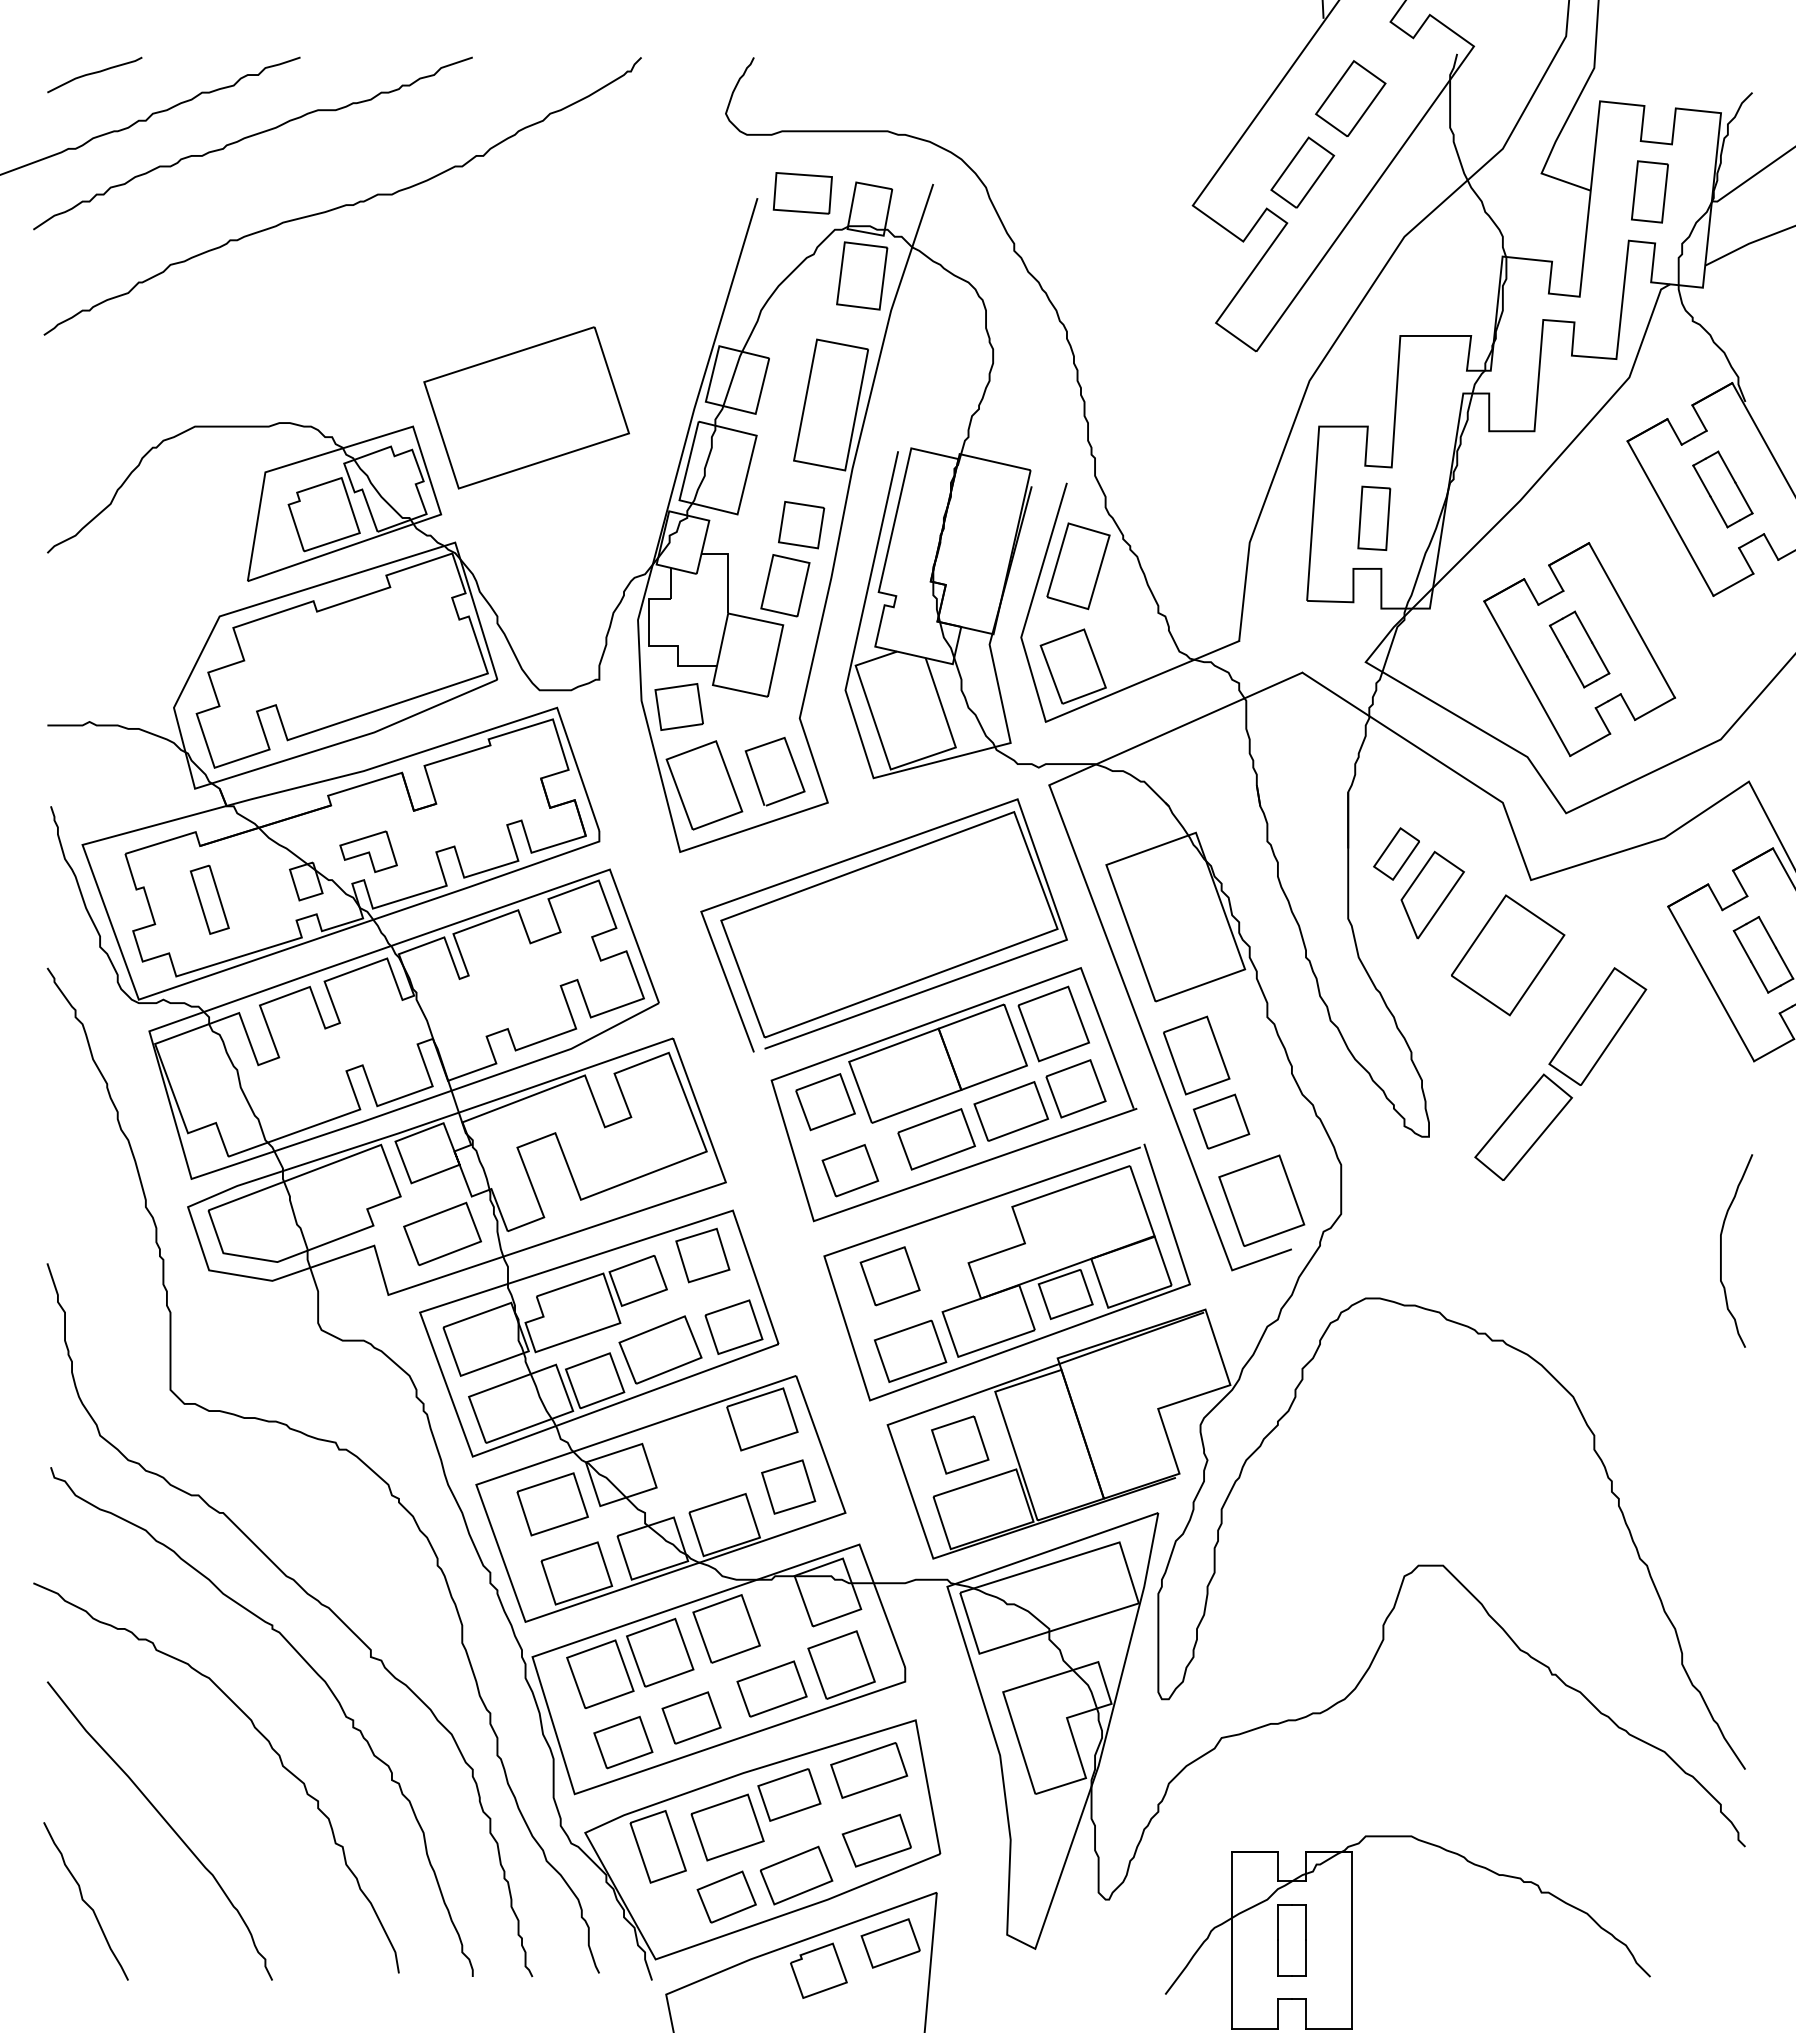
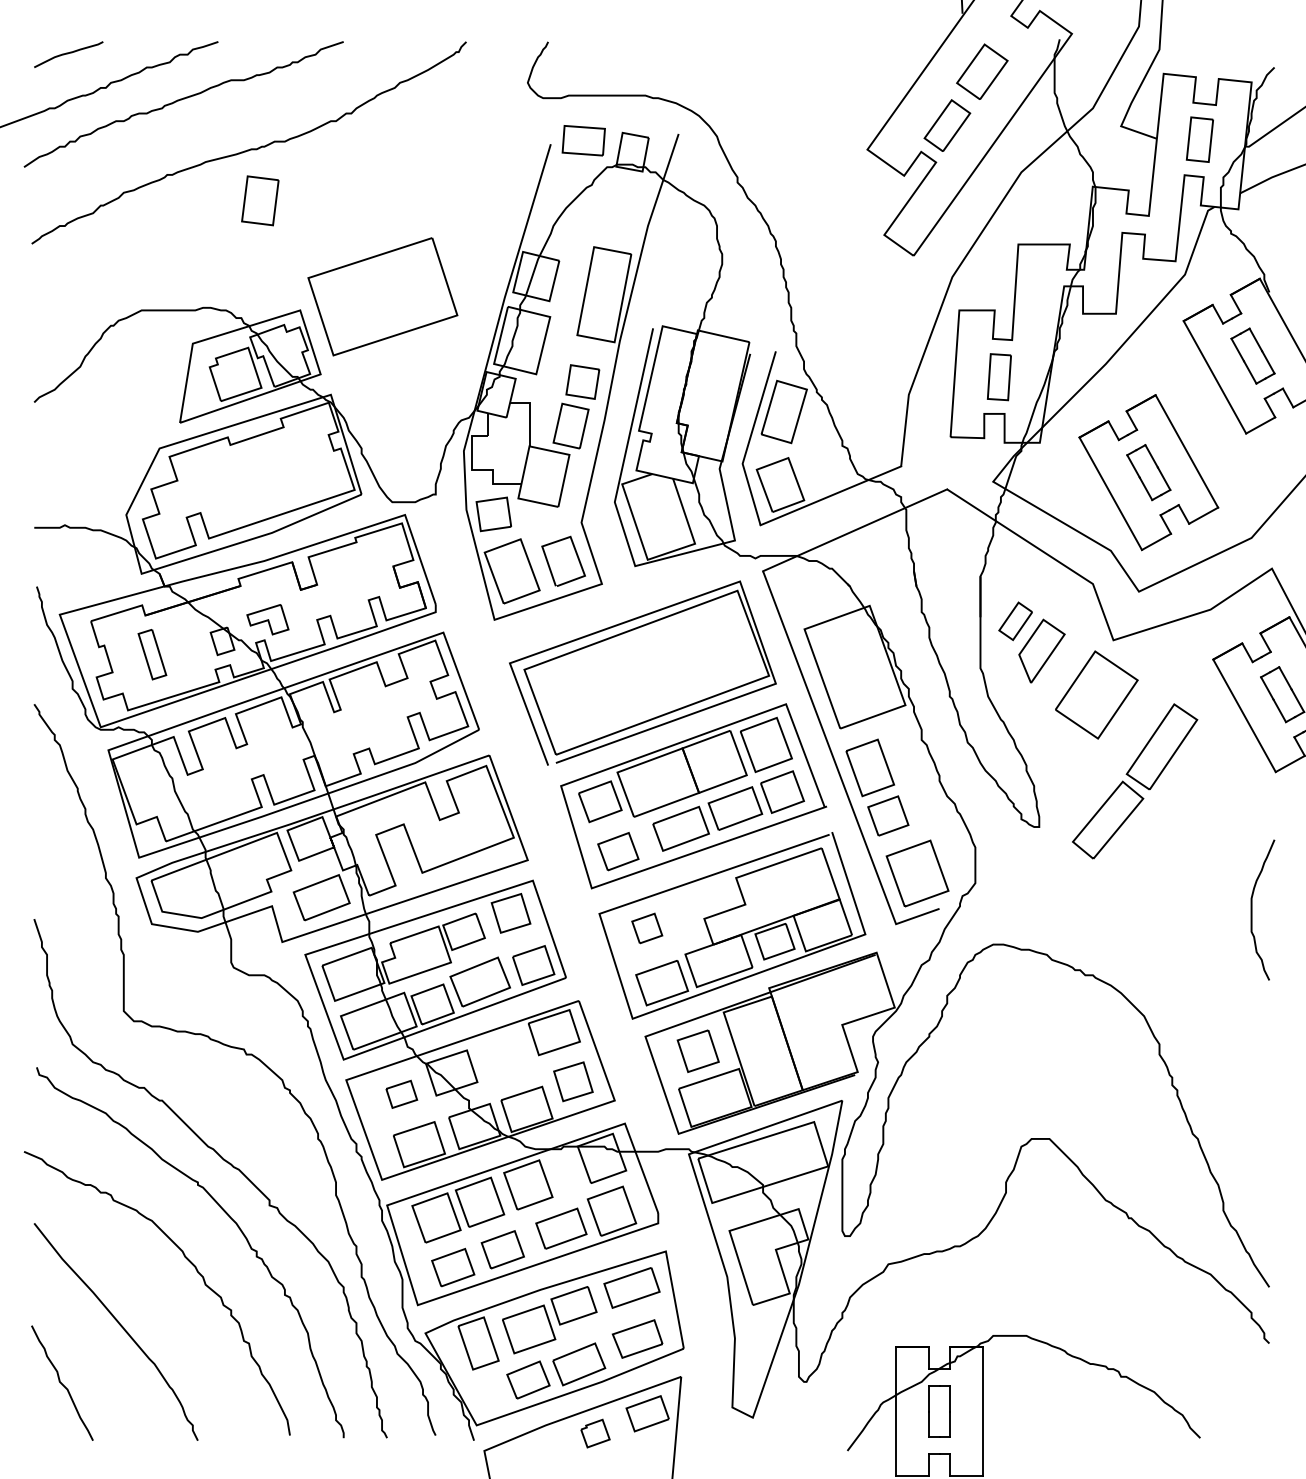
part: (862, 275) -> (260, 200), moved
part: (889, 1276) -> (646, 928), size x0.7
part: (552, 1504) -> (401, 1094), size x0.6
part: (818, 1970) -> (595, 1433), size x0.7

